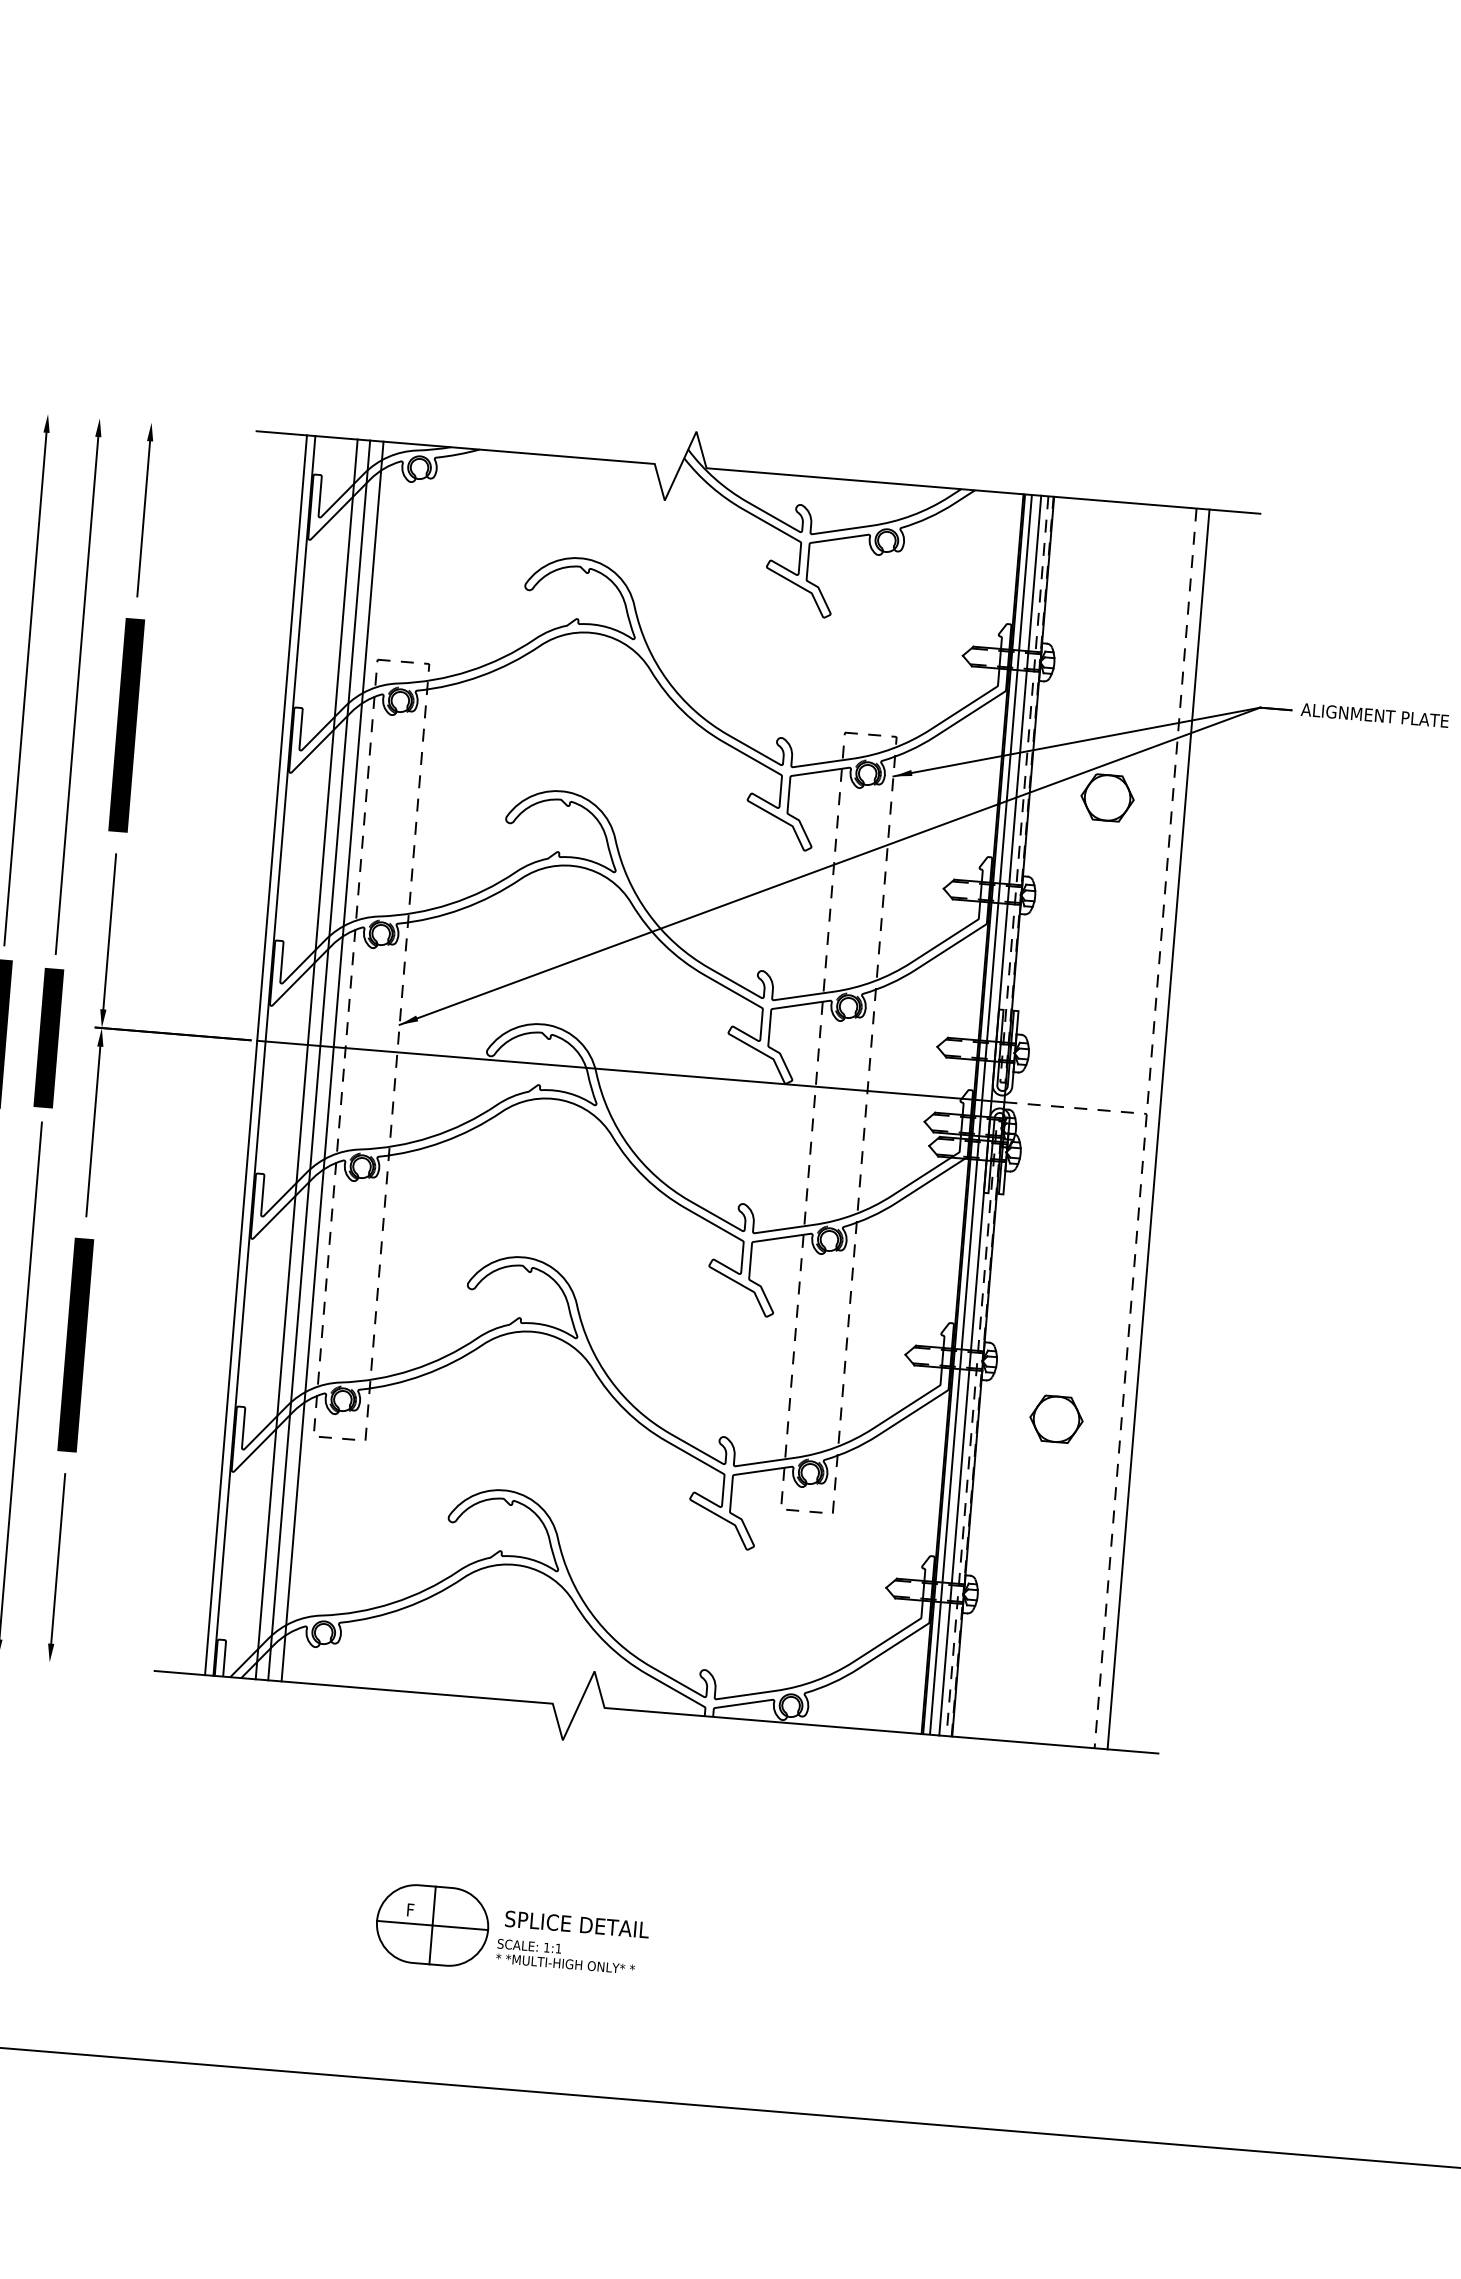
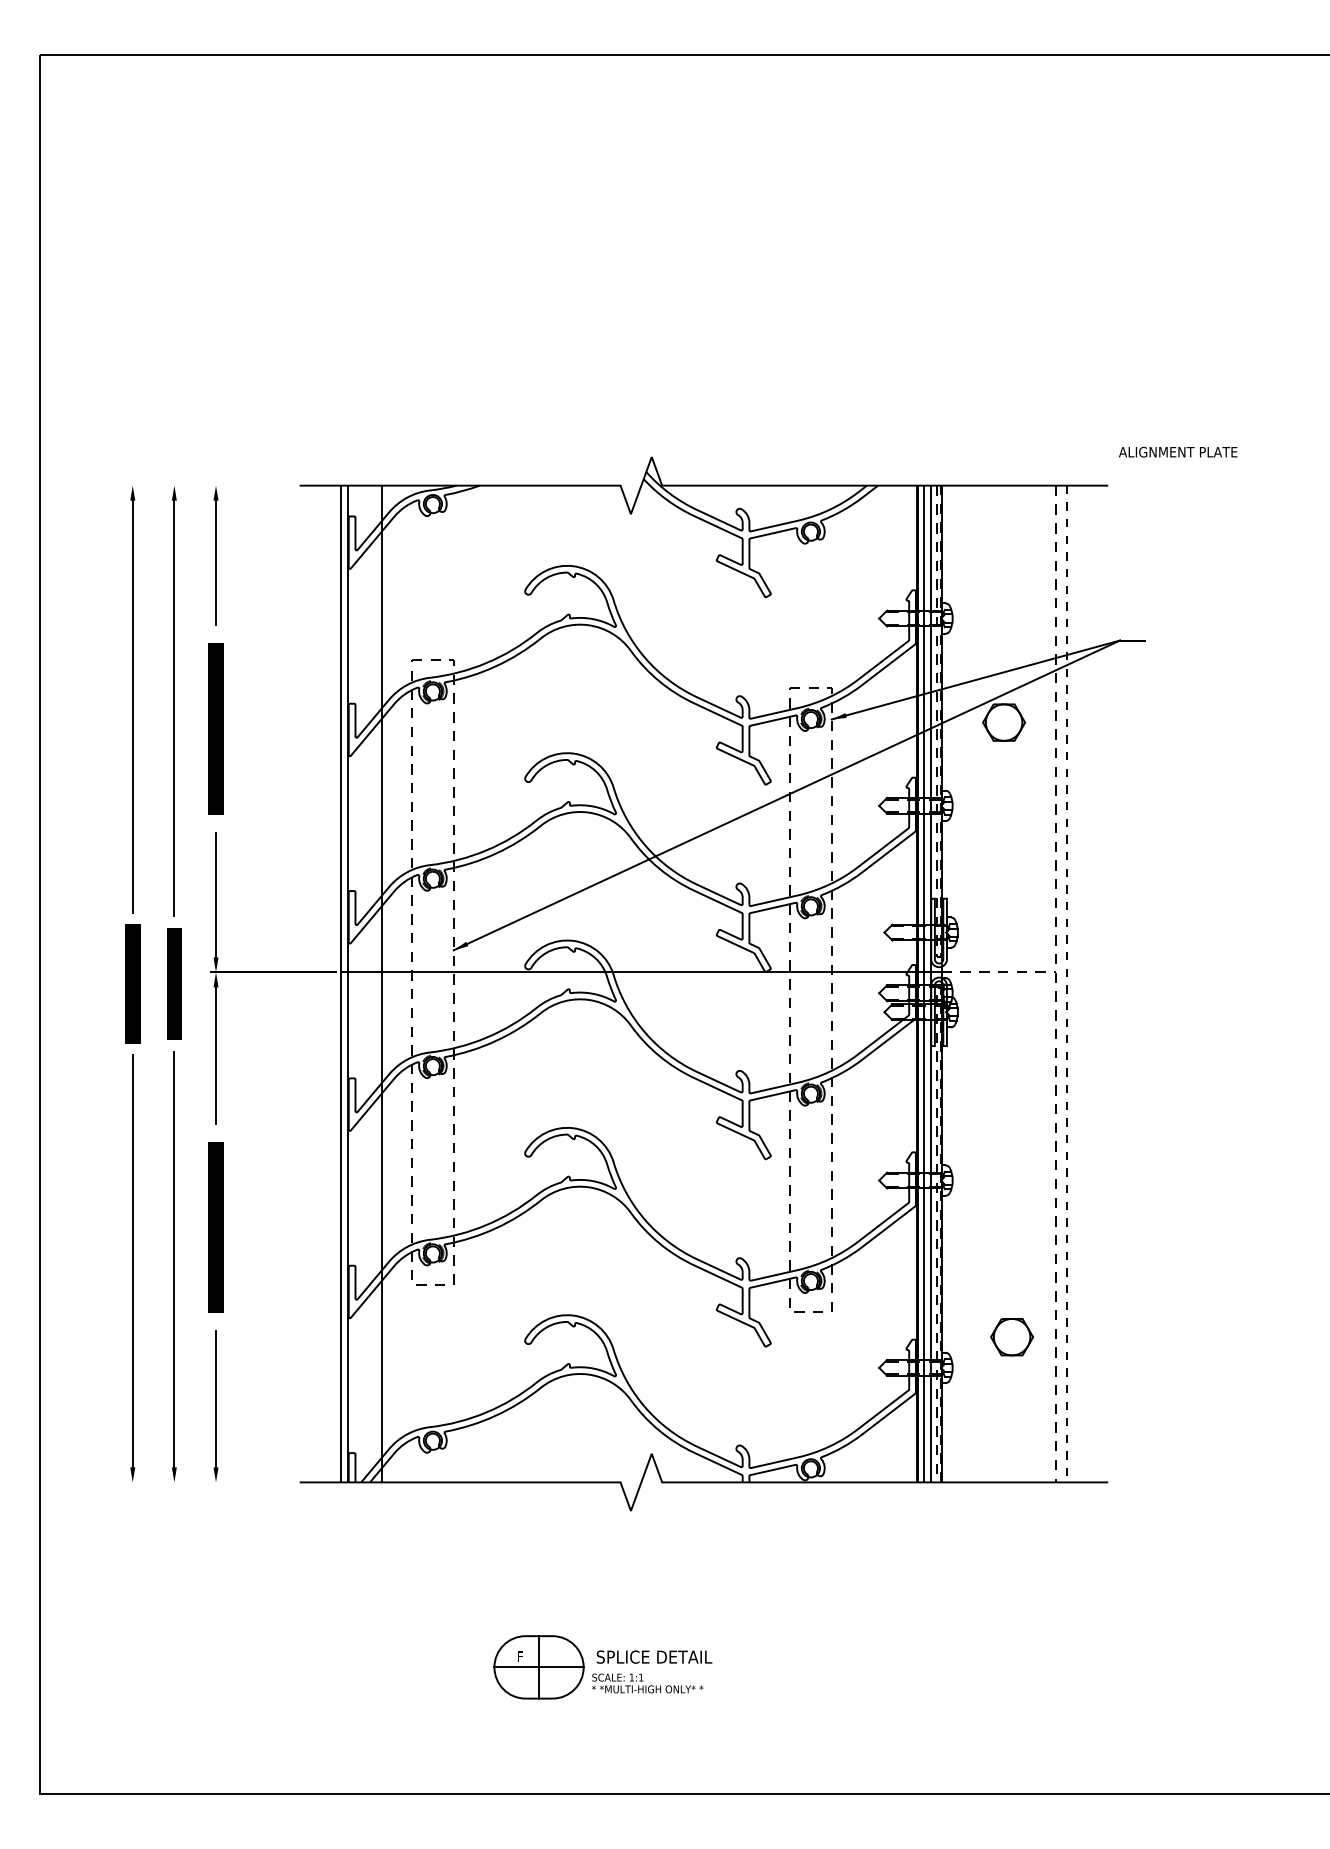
text: (1375, 714) -> (1178, 451), moved
line: (318, 1059) -> (391, 983), removed
line: (332, 1060) -> (402, 983), removed
line: (1158, 1130) -> (1066, 984), solid -> dashed
part: (1055, 1419) -> (1011, 1337), moved

